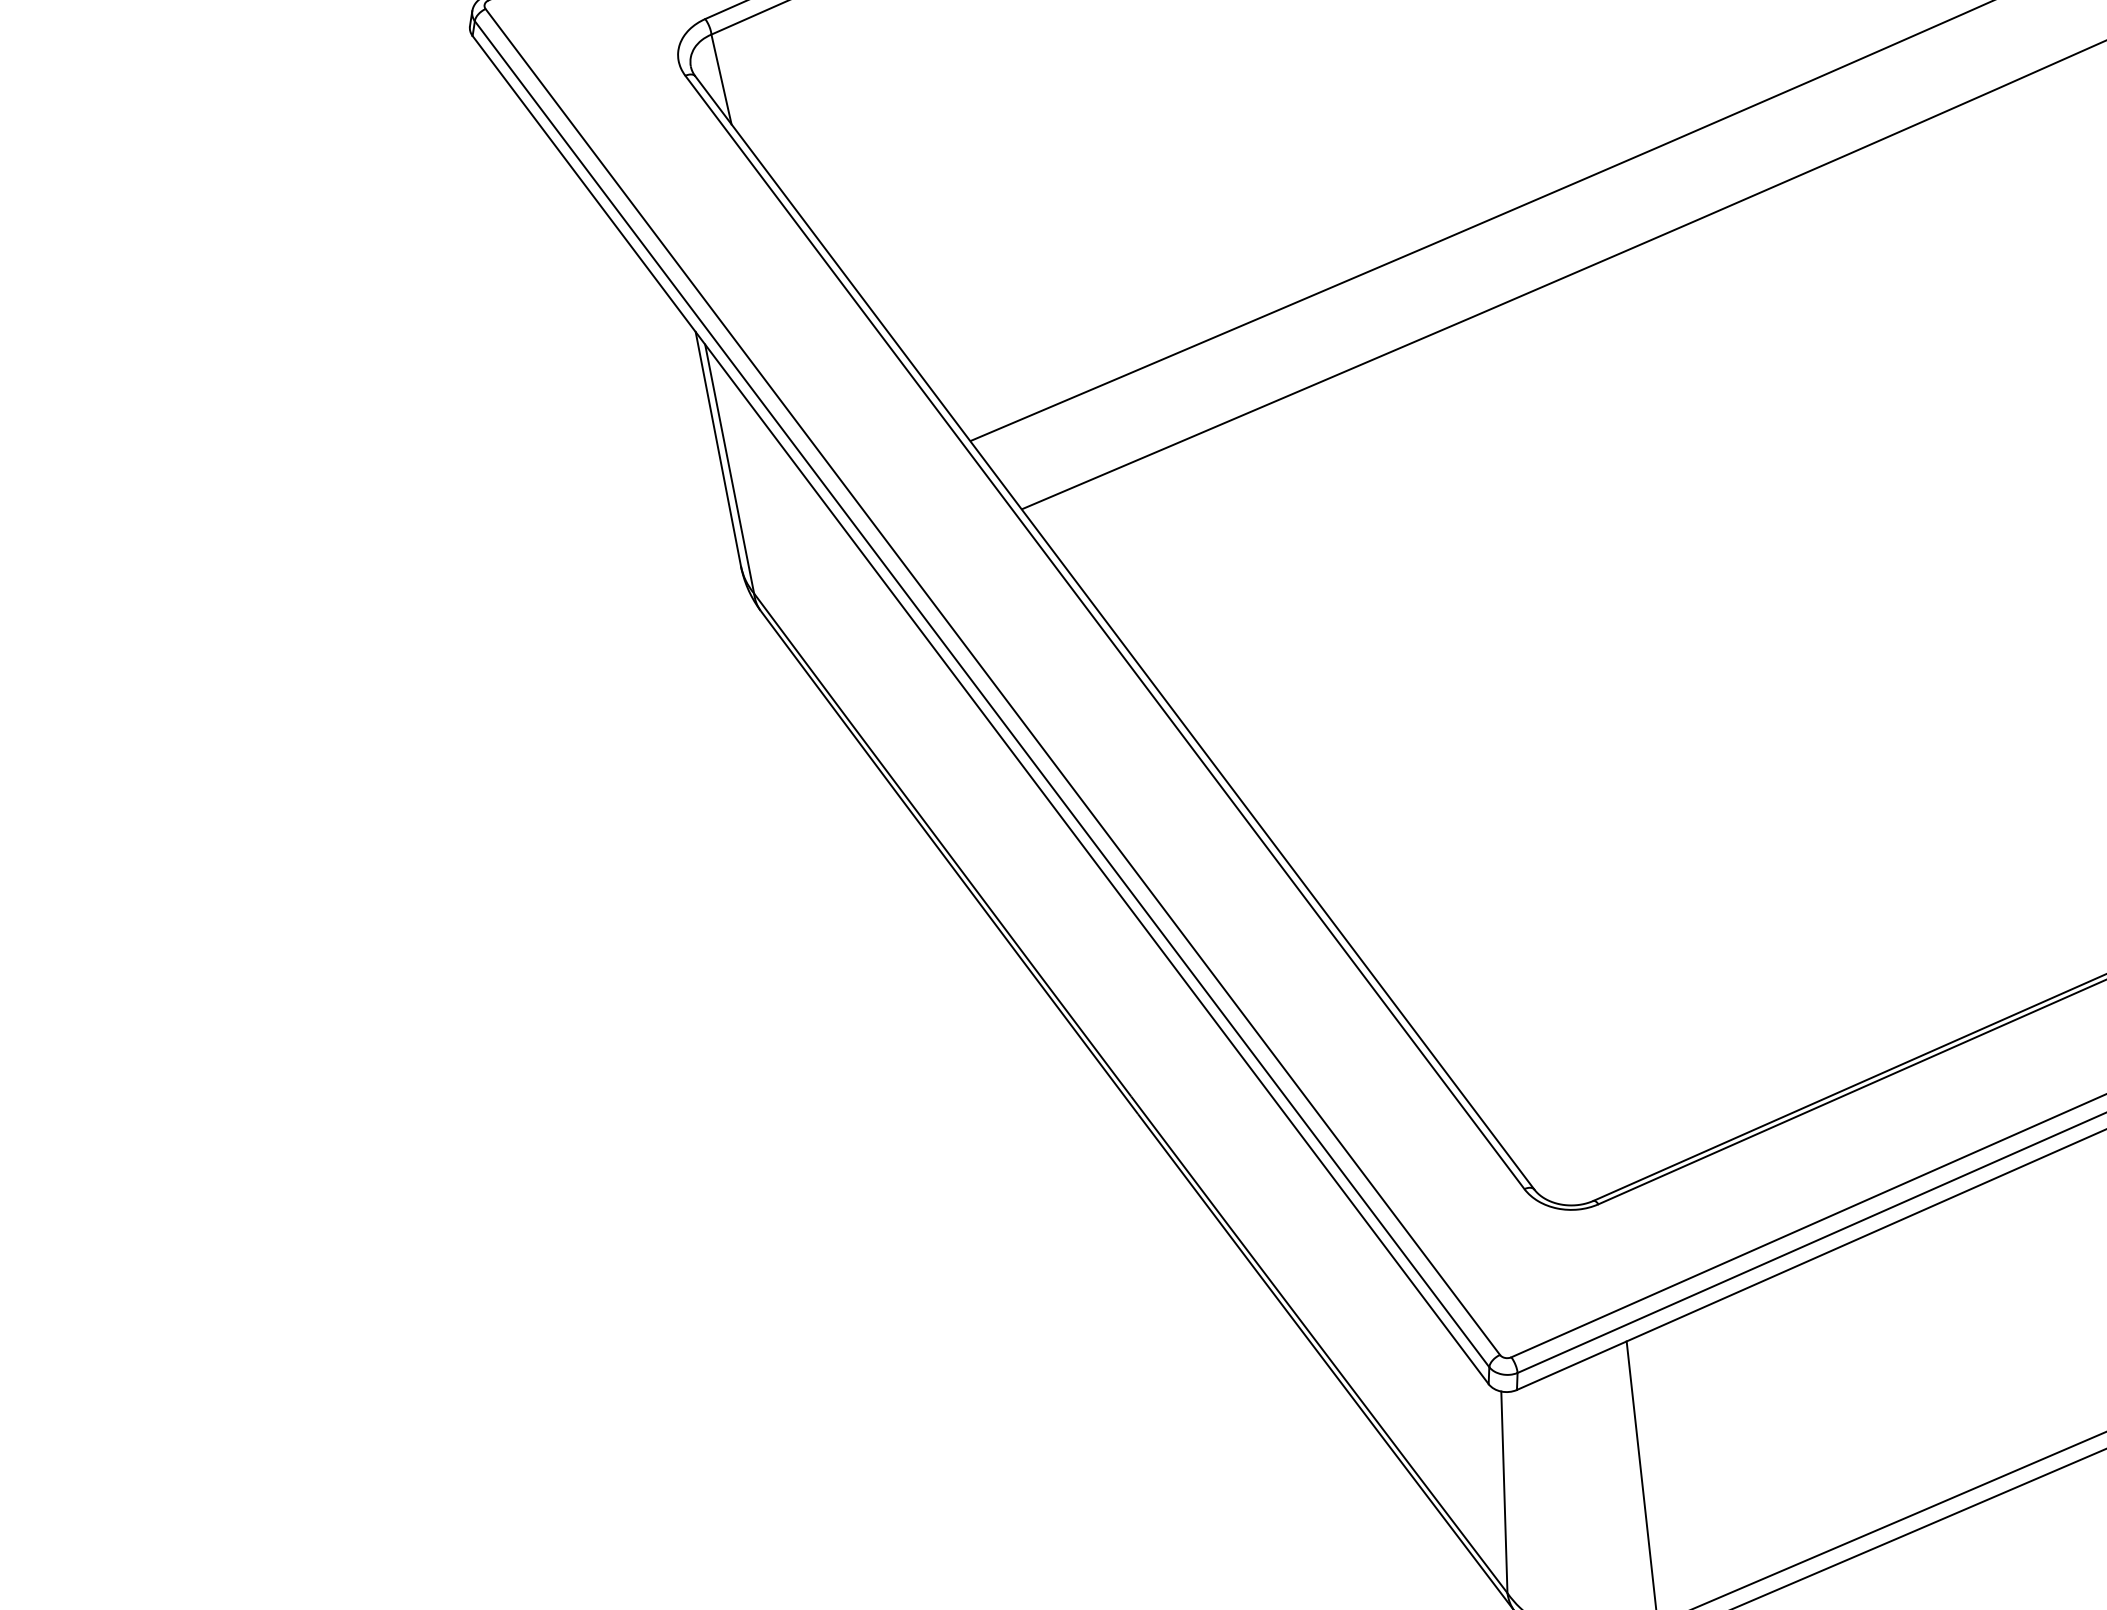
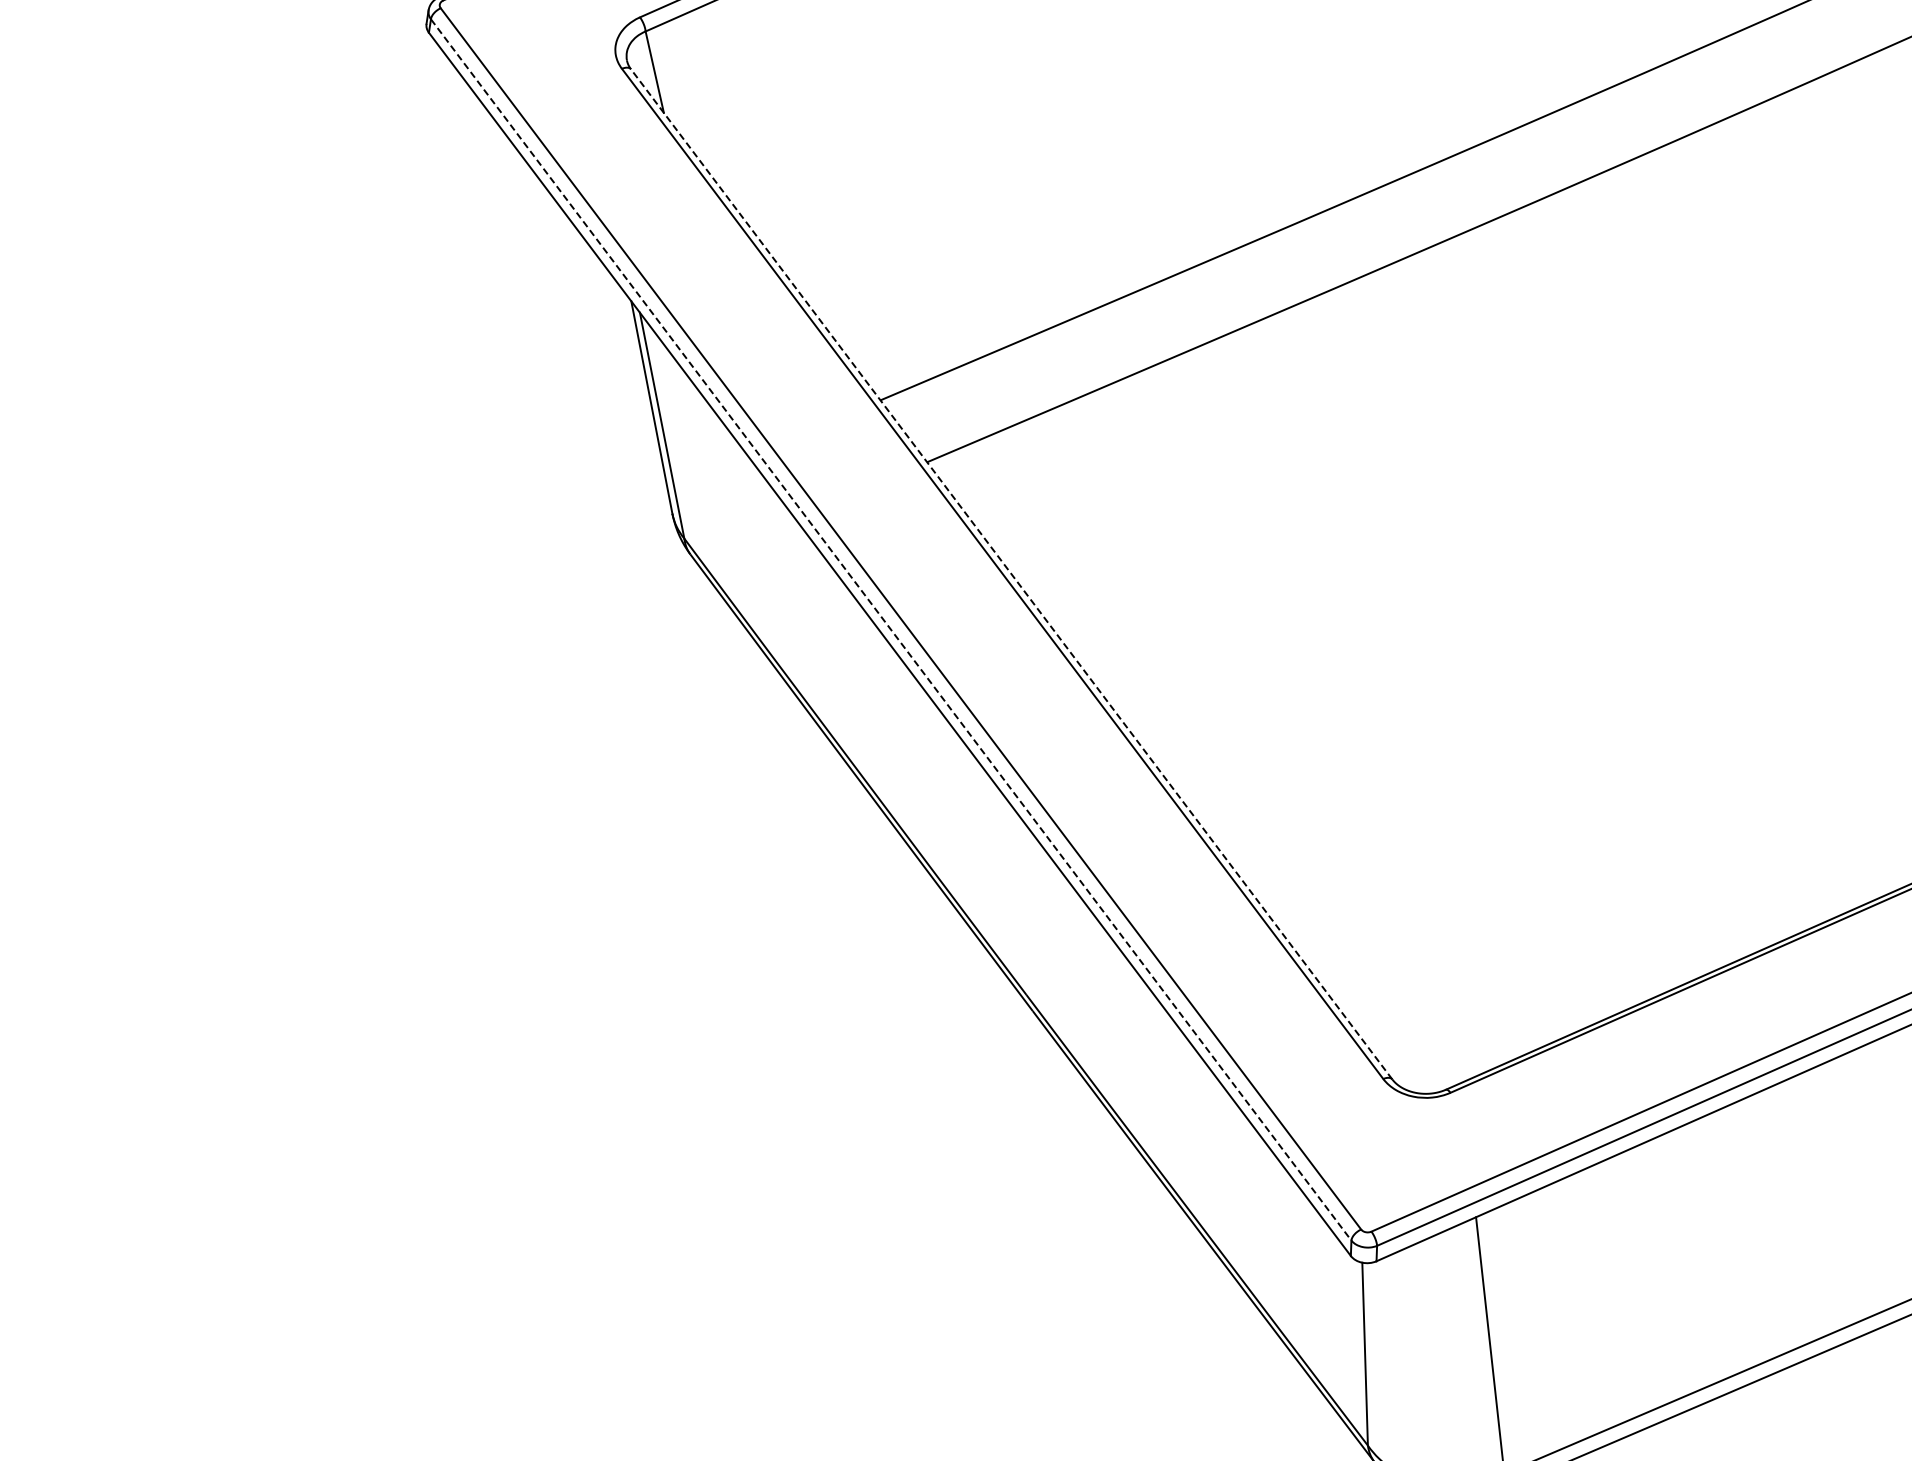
line: (1114, 633) -> (1011, 574), solid -> dashed
line: (982, 693) -> (891, 629), solid -> dashed

